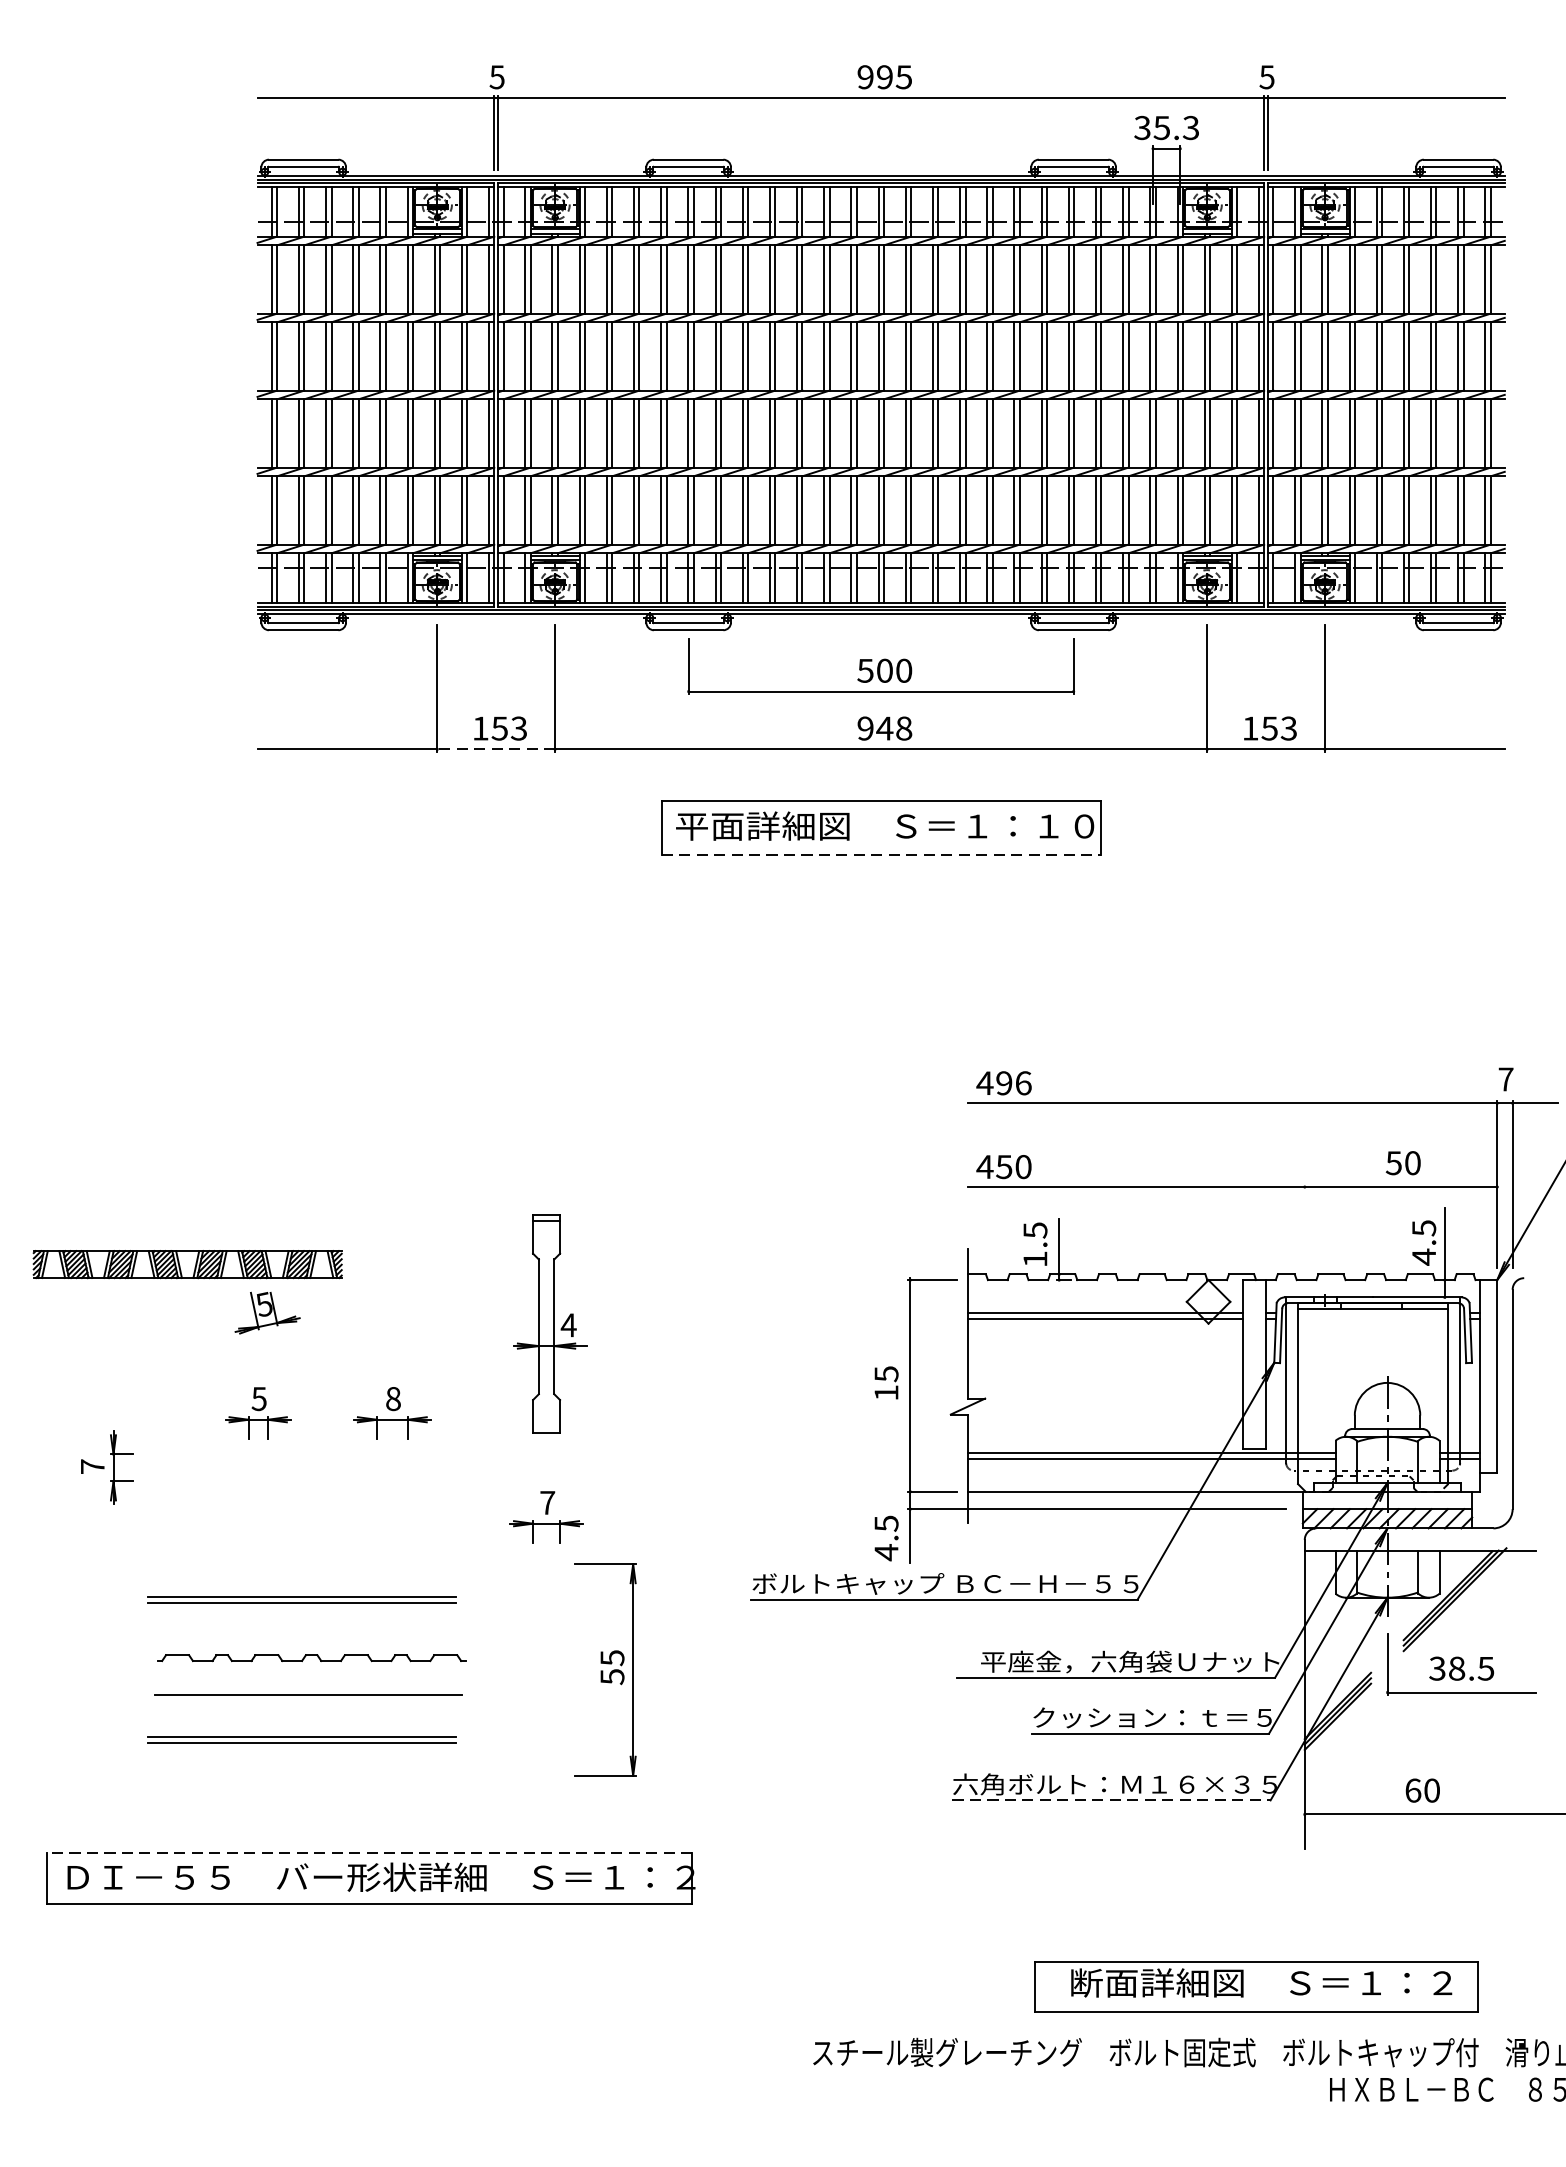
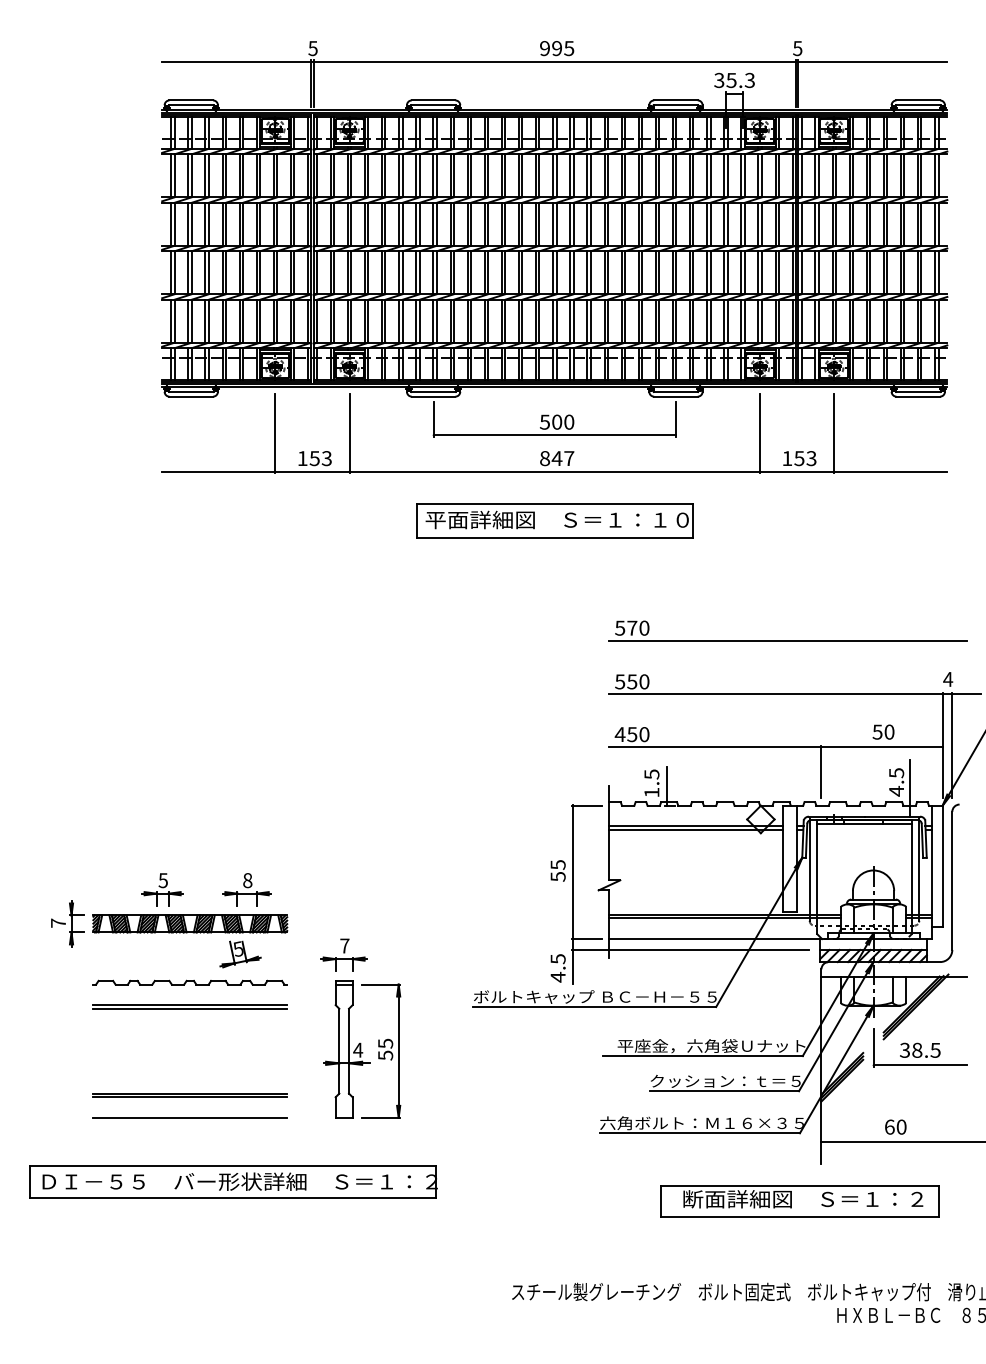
text: (885, 728) -> (557, 458), 948 -> 847
line: (494, 749) -> (311, 471), dashed -> solid
line: (882, 855) -> (555, 538), dashed -> solid
part: (1250, 1017) -> (787, 640), added
text: (1506, 1079) -> (948, 679), 7 -> 4
text: (1003, 1082) -> (631, 681), 496 -> 550
line: (1304, 1225) -> (821, 771), added
part: (183, 1279) -> (187, 933), moved
part: (550, 1324) -> (346, 1049), moved
text: (885, 1392) -> (557, 876), 15 -> 55
part: (310, 1657) -> (189, 982), moved
line: (307, 1694) -> (189, 1117), moved
line: (1112, 1800) -> (700, 1133), dashed -> solid
line: (369, 1853) -> (232, 1166), dashed -> solid
part: (1255, 1986) -> (799, 1201), moved

